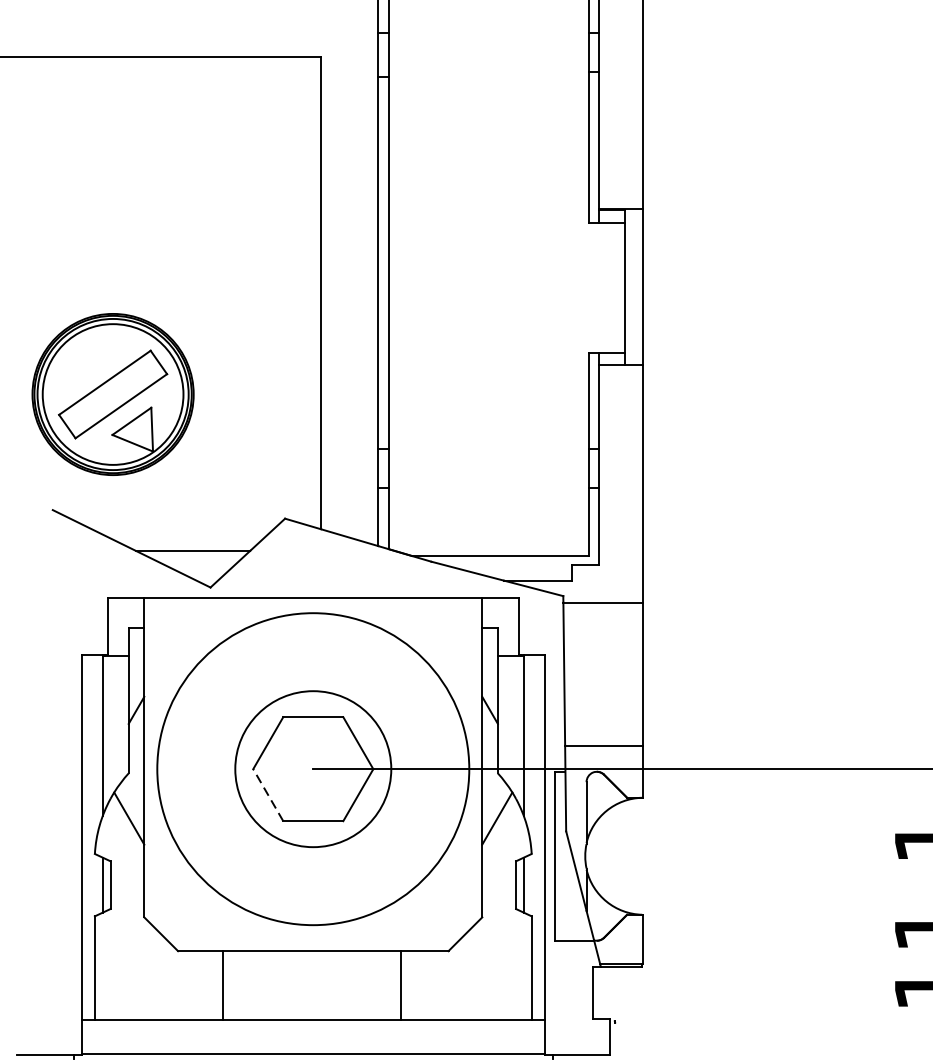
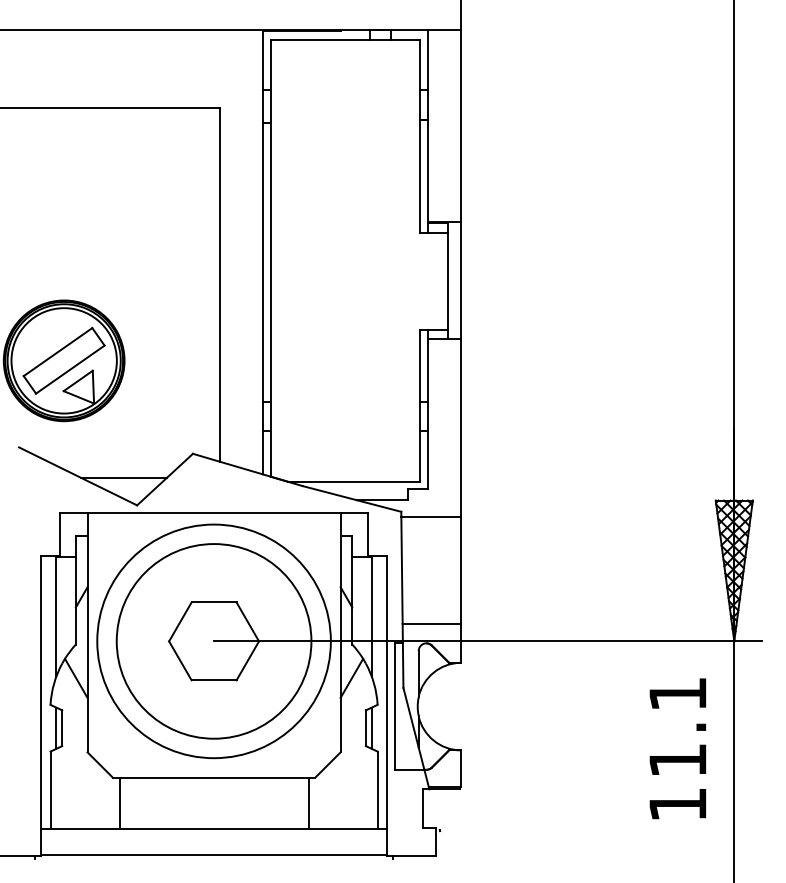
circle: (312, 769) -> (213, 641), size x1.67
line: (268, 794) -> (180, 660), dashed -> solid
line: (223, 985) -> (119, 803), moved
line: (400, 985) -> (308, 803), moved

